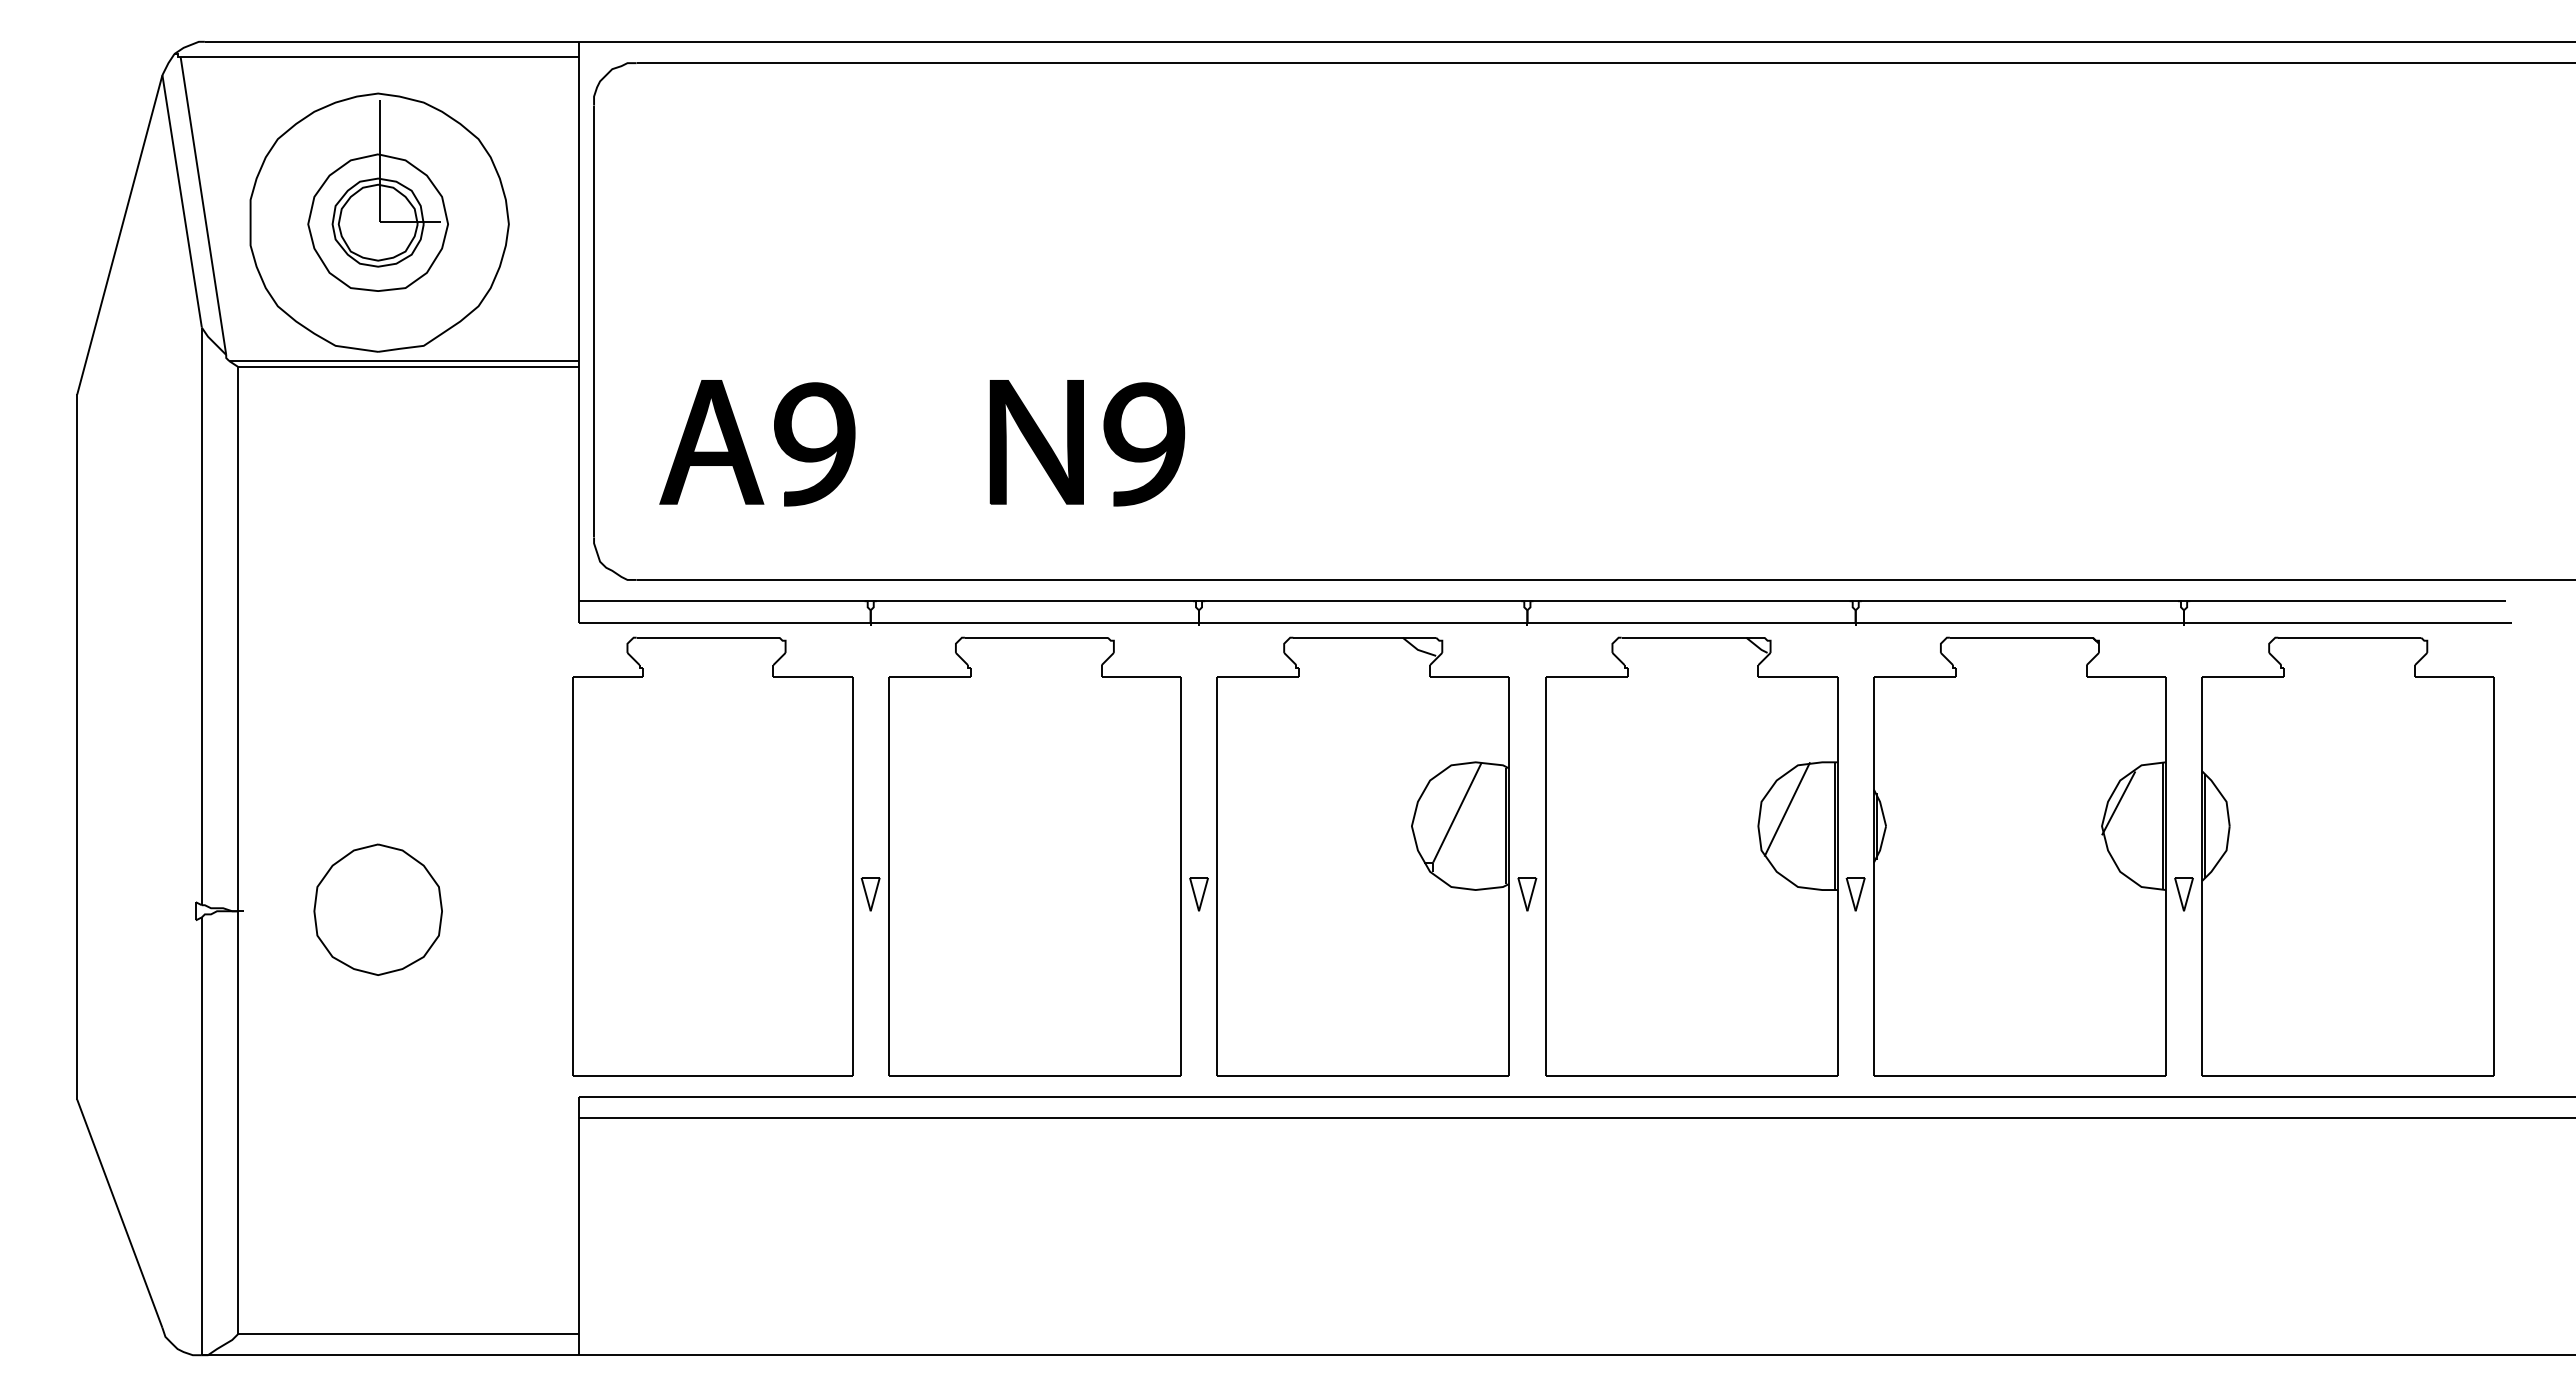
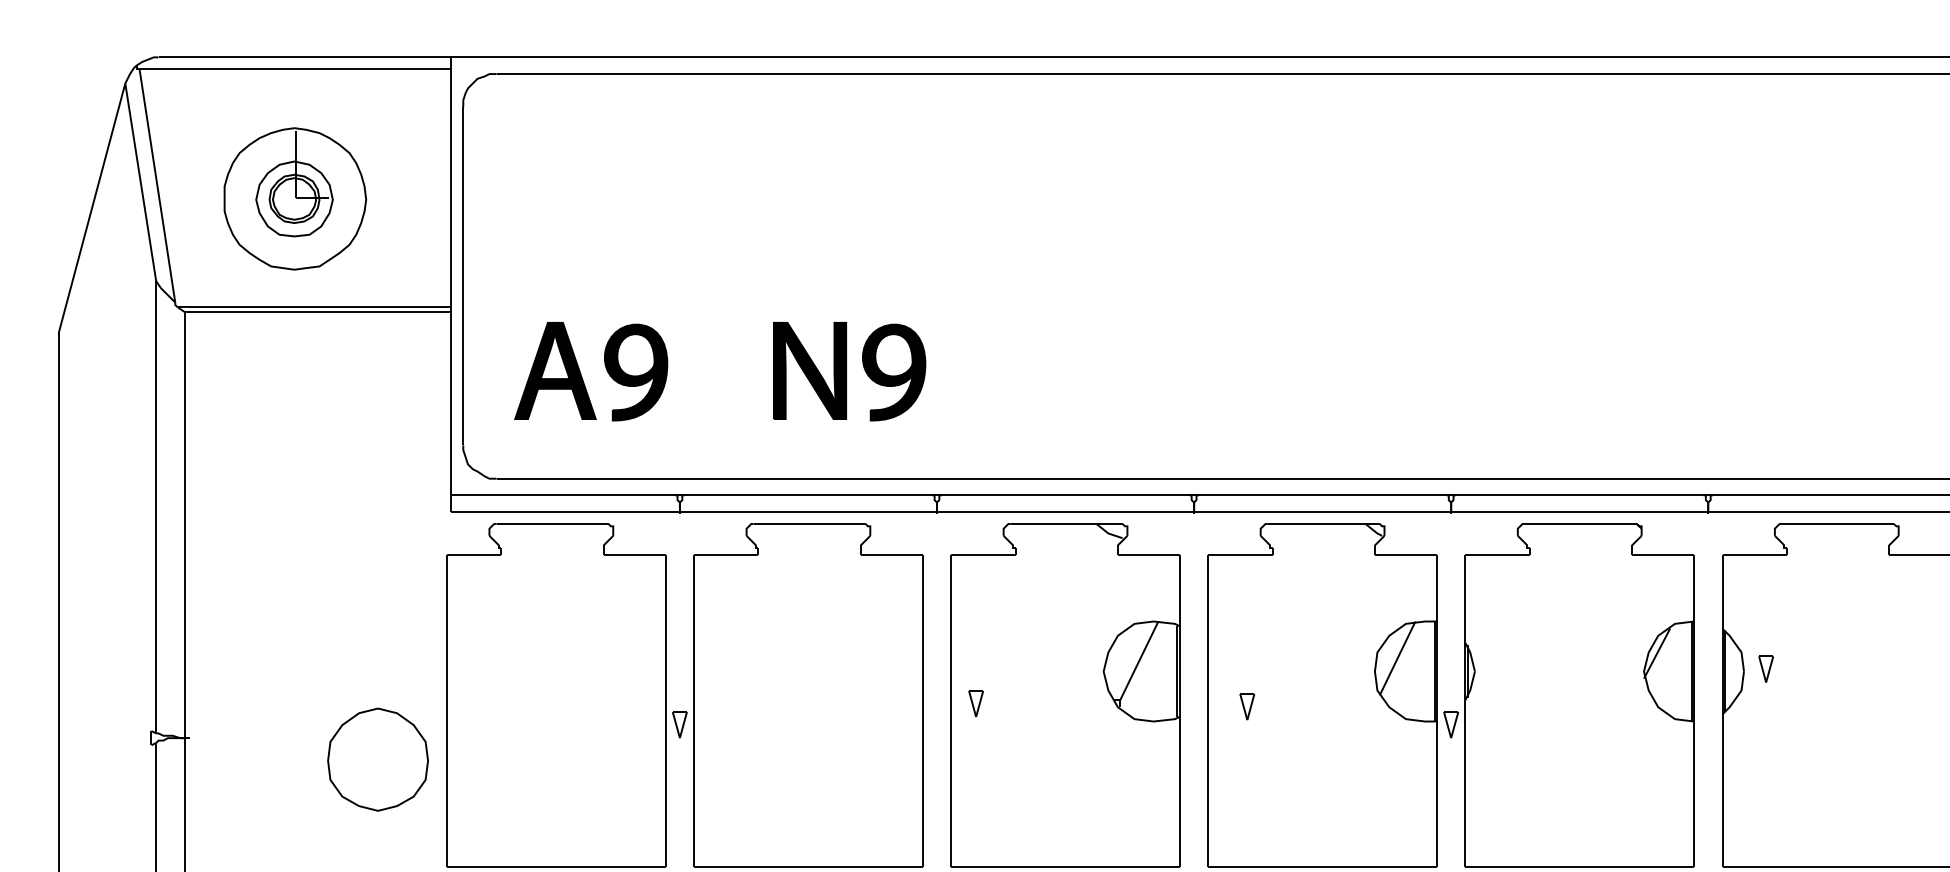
part: (379, 222) -> (295, 198), size x0.7
part: (1198, 894) -> (975, 703), moved
part: (1527, 894) -> (1247, 707), moved
part: (2183, 894) -> (1765, 669), moved
part: (377, 909) -> (377, 759), moved

